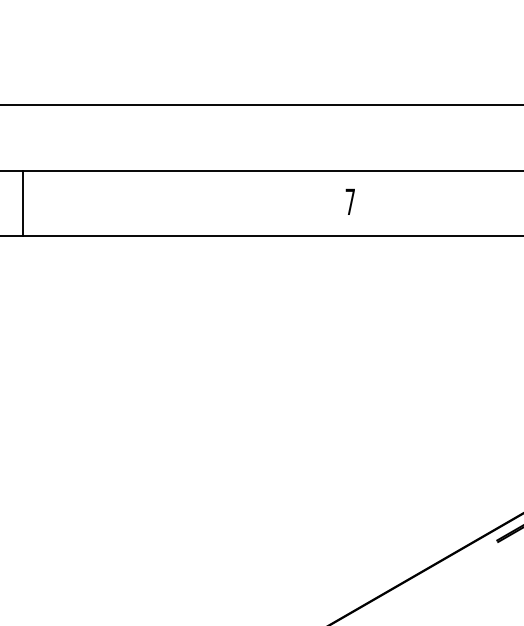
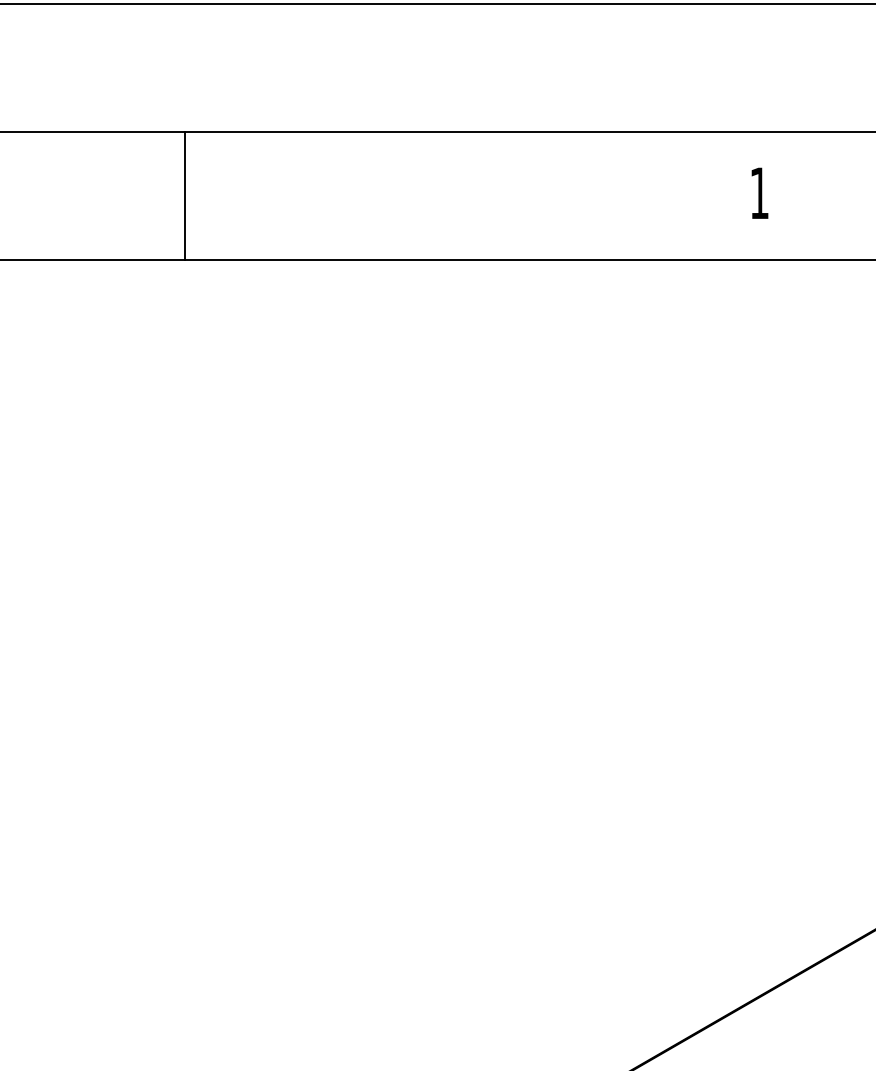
text: (349, 201) -> (757, 192), 7 -> 1
line: (23, 202) -> (185, 194), moved

